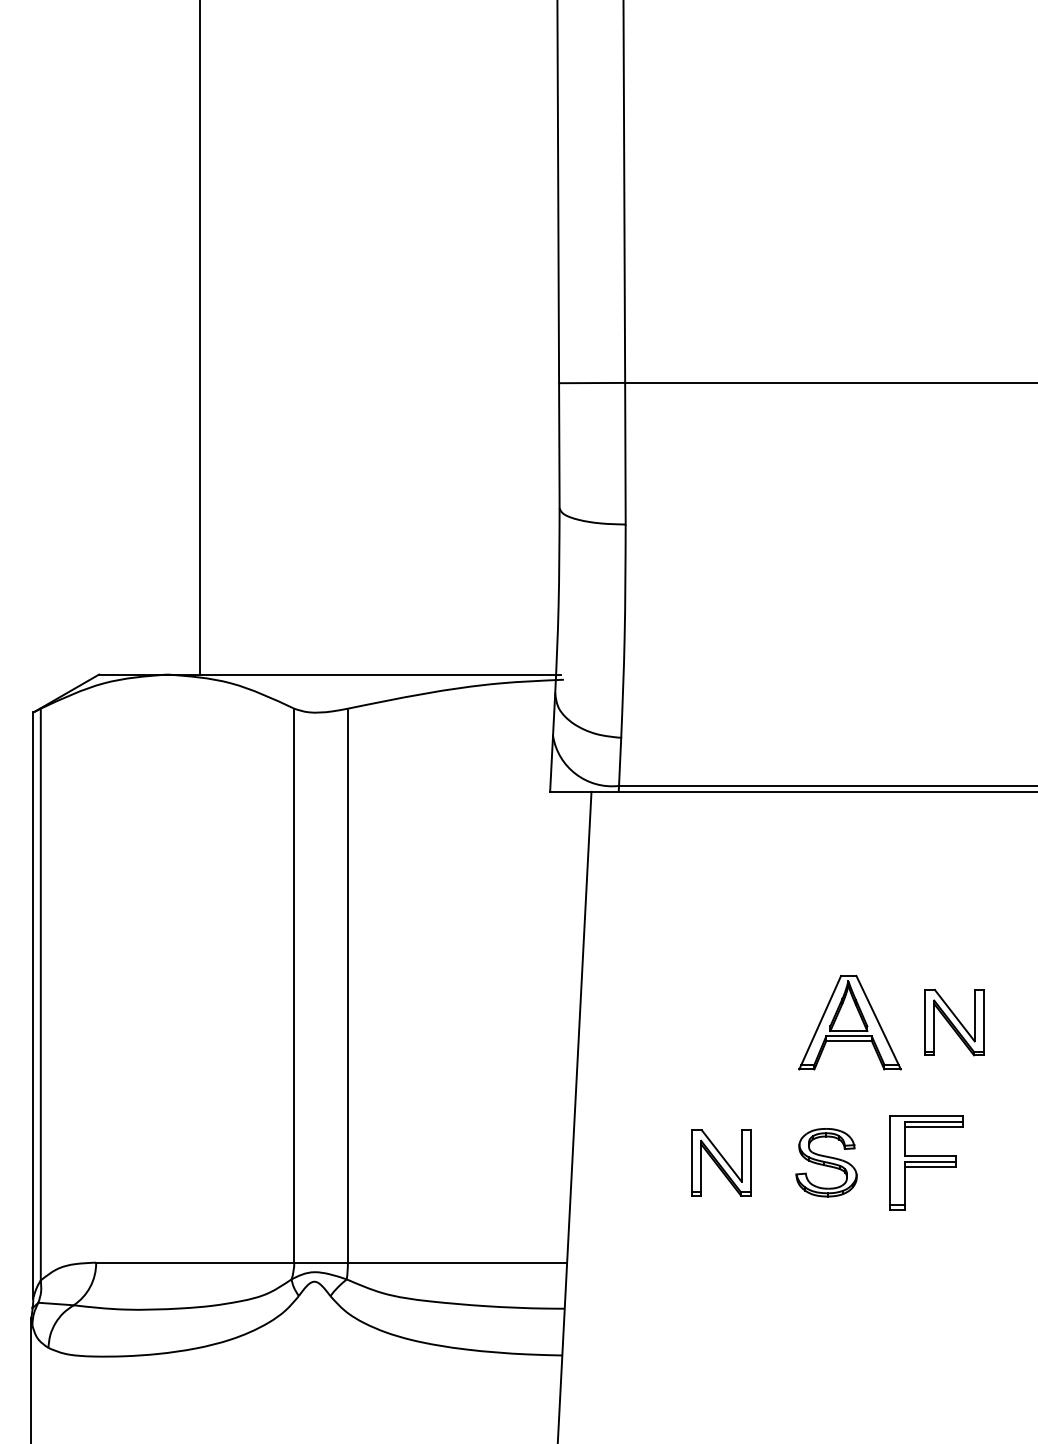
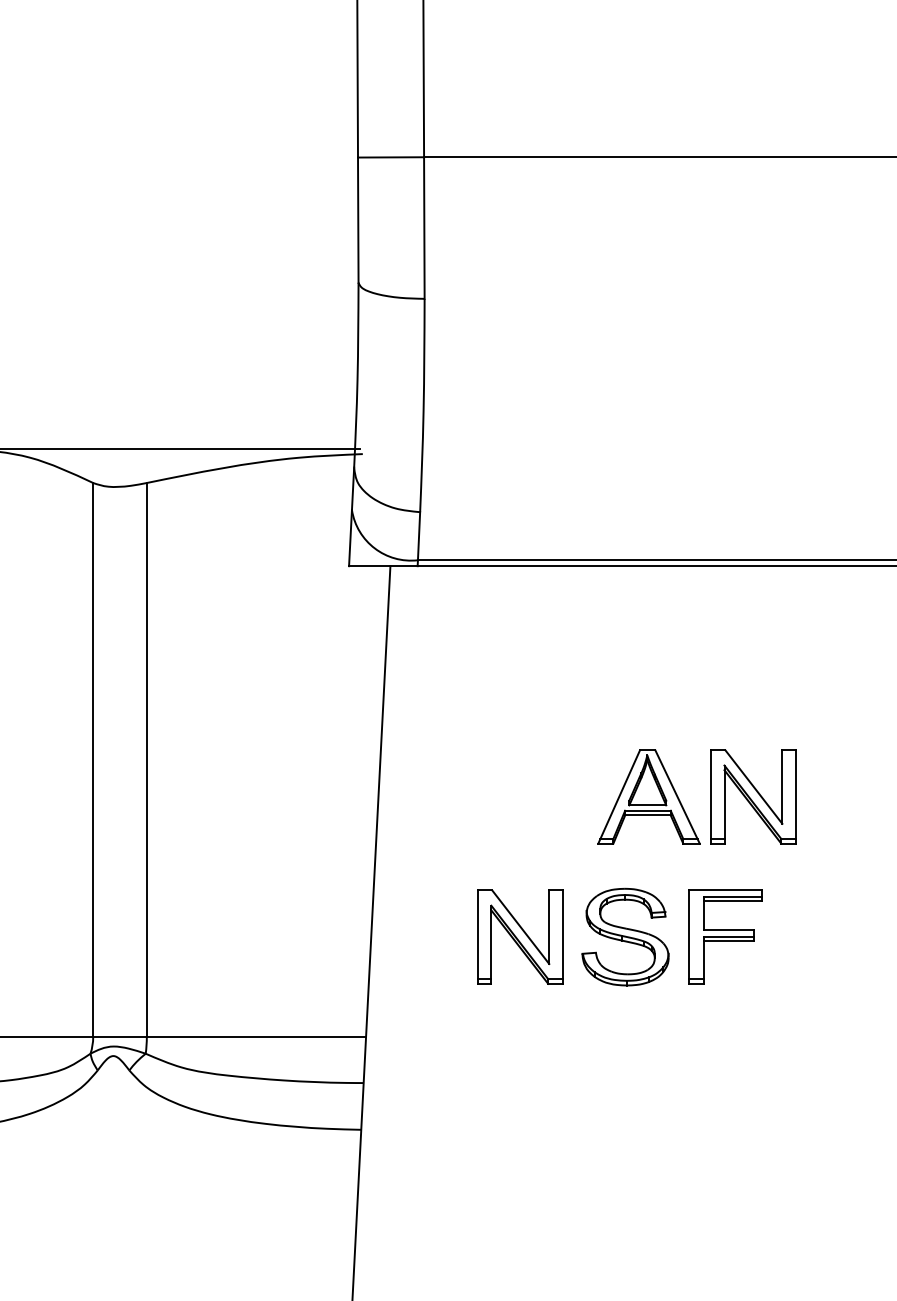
part: (954, 1022) -> (753, 796), size x1.43
part: (721, 1162) -> (520, 936), size x1.43
part: (826, 1162) -> (625, 936), size x1.43

